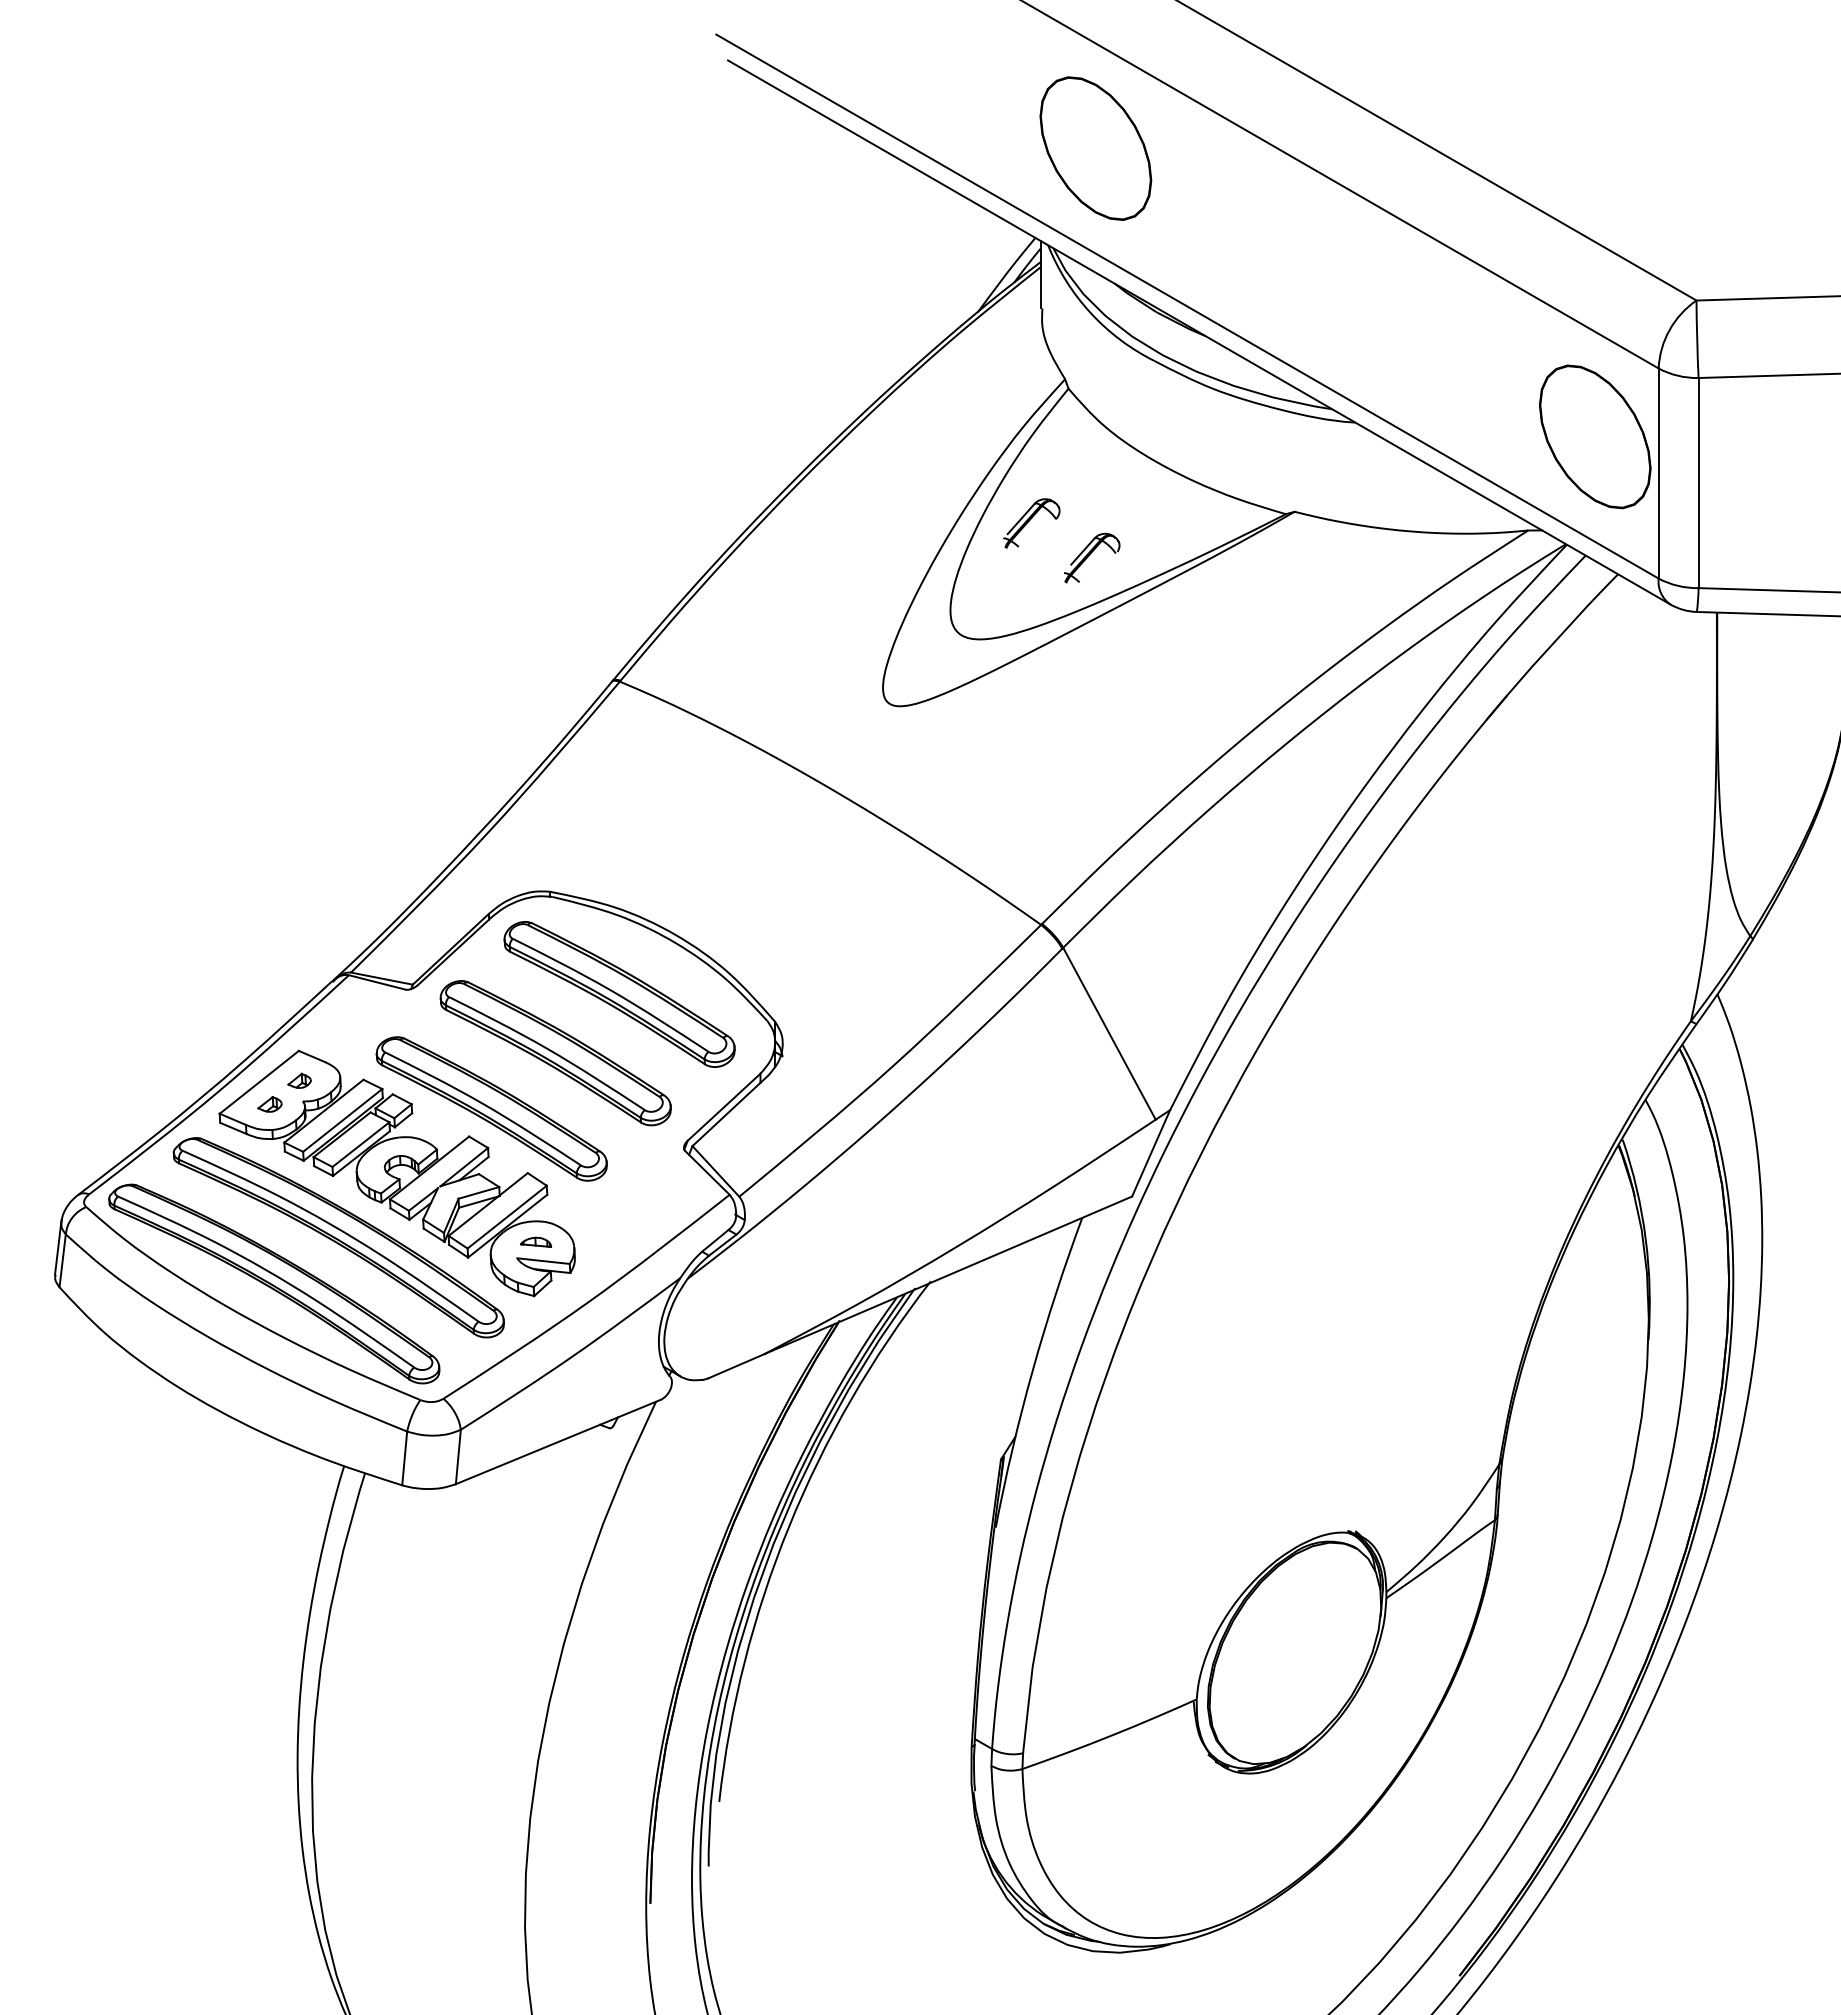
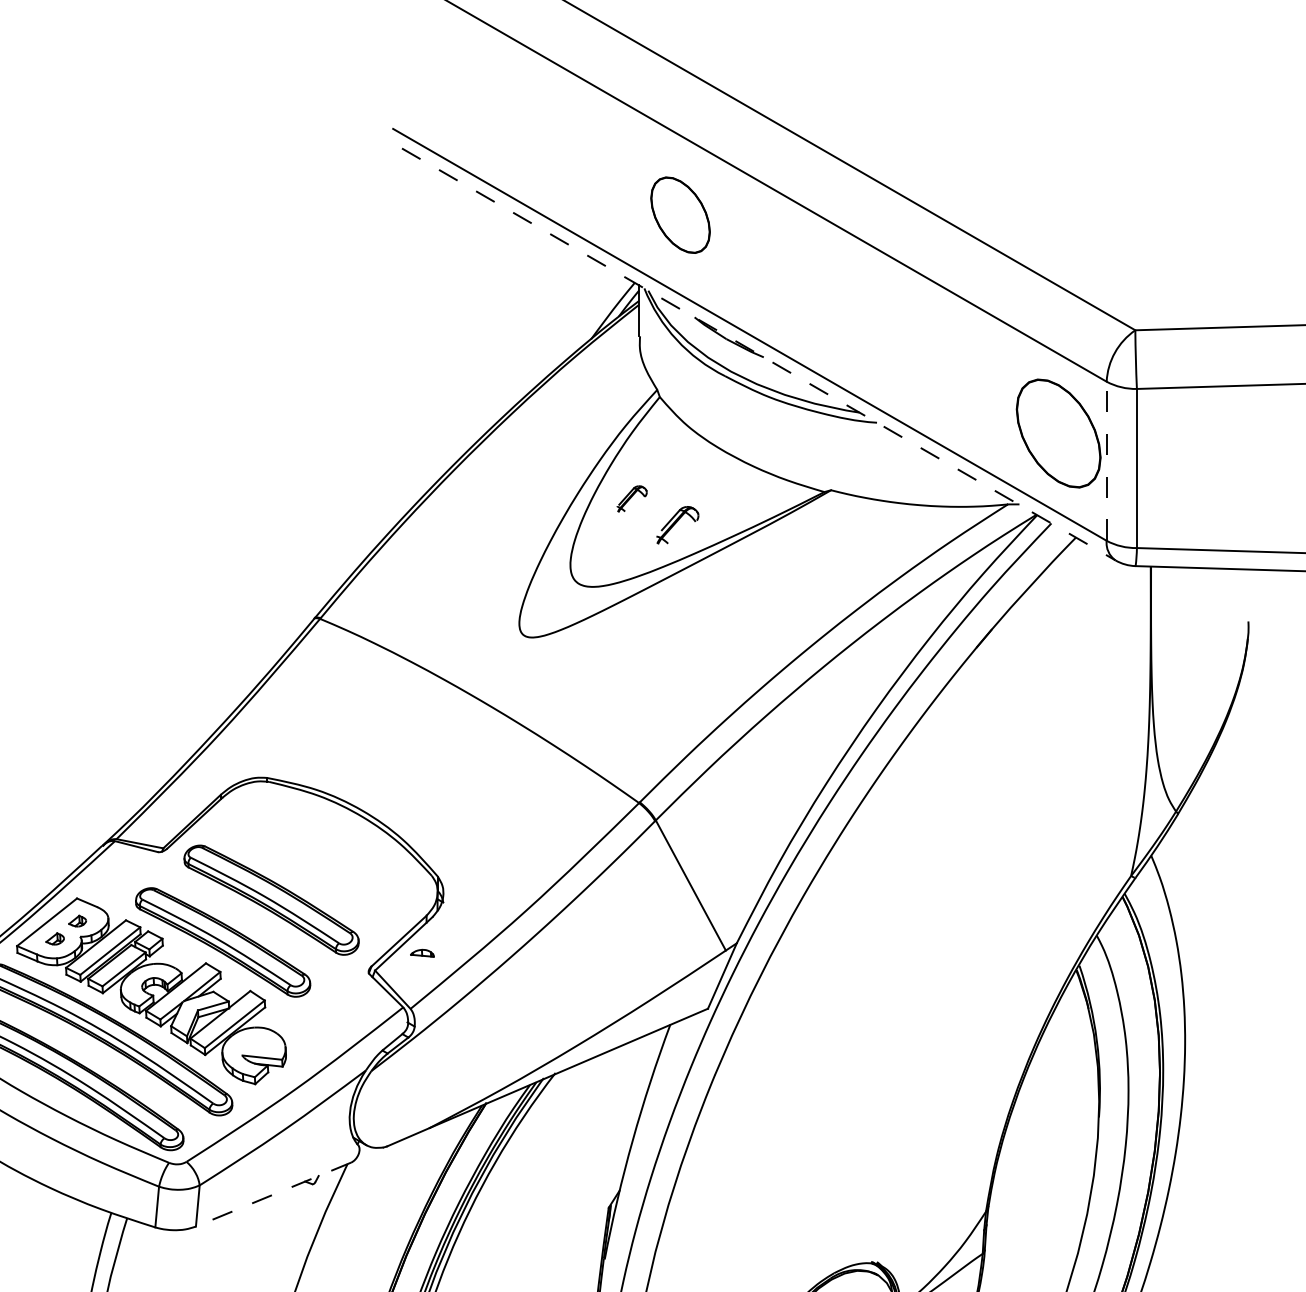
part: (1095, 148) -> (680, 215), size x0.7
line: (1199, 332) -> (759, 354), solid -> dashed
line: (1658, 473) -> (1106, 461), solid -> dashed
part: (1031, 523) -> (631, 499), size x0.7
part: (619, 994) -> (319, 855), removed
part: (536, 1241) -> (422, 952), moved
line: (558, 1442) -> (273, 1194), solid -> dashed

